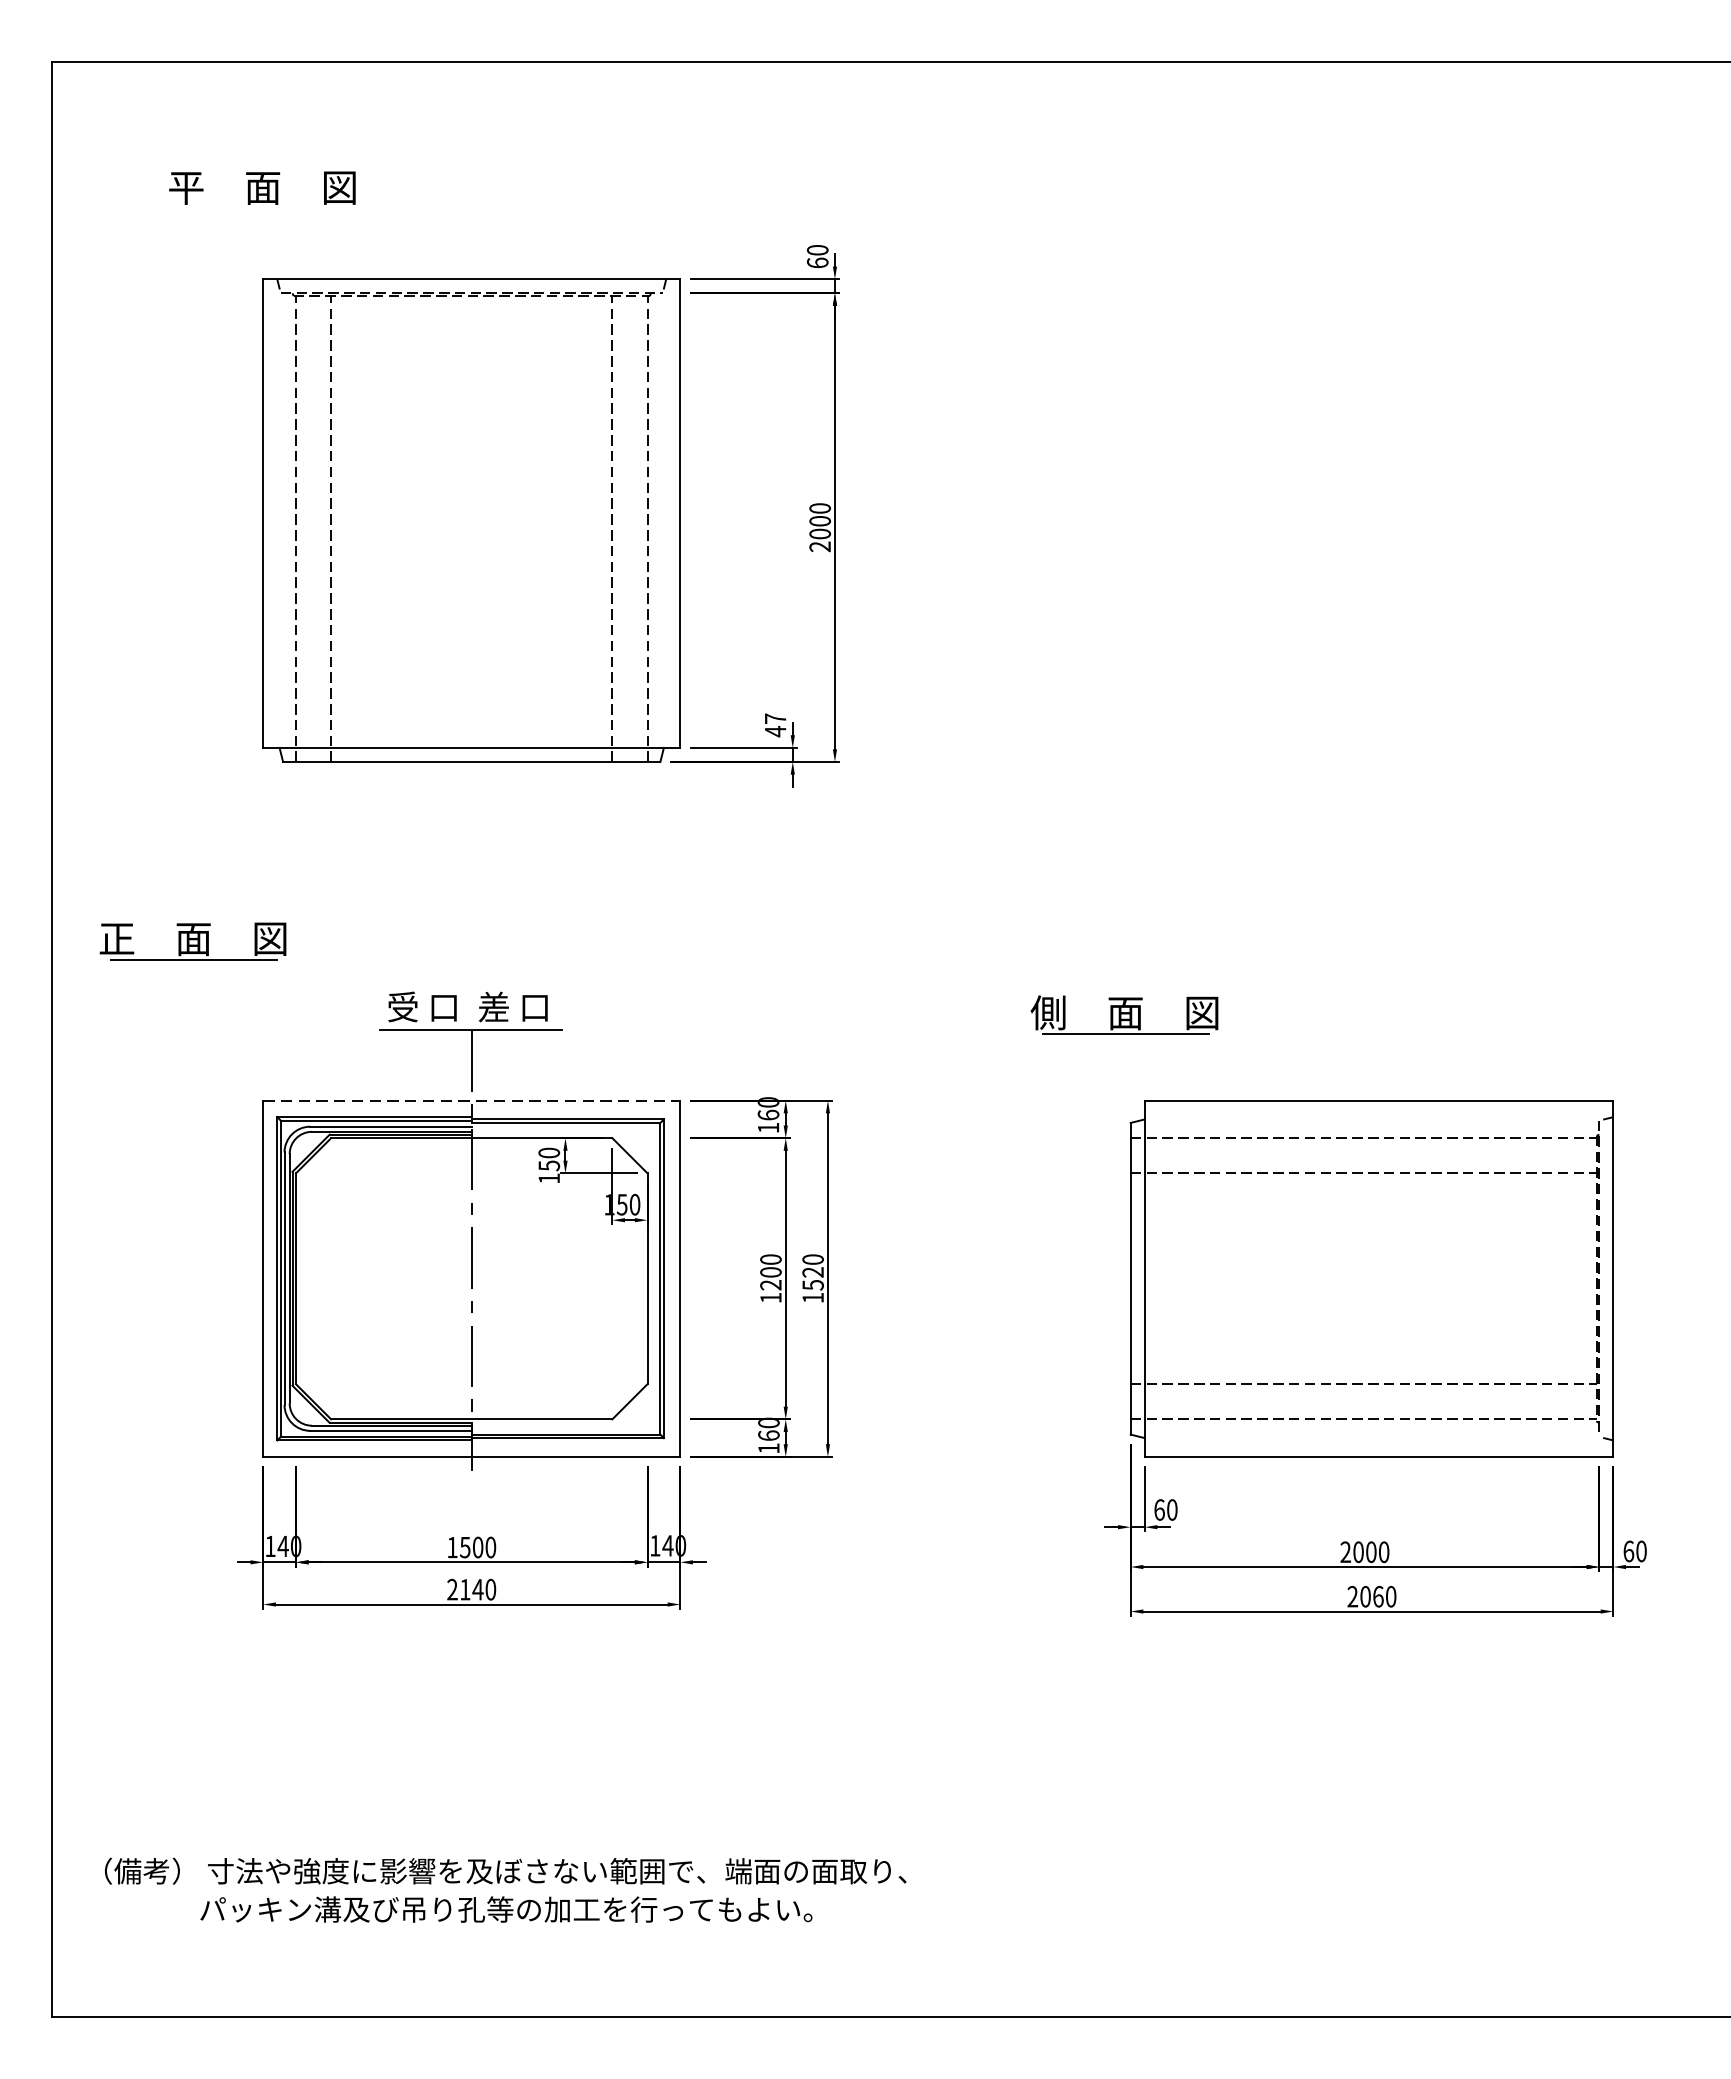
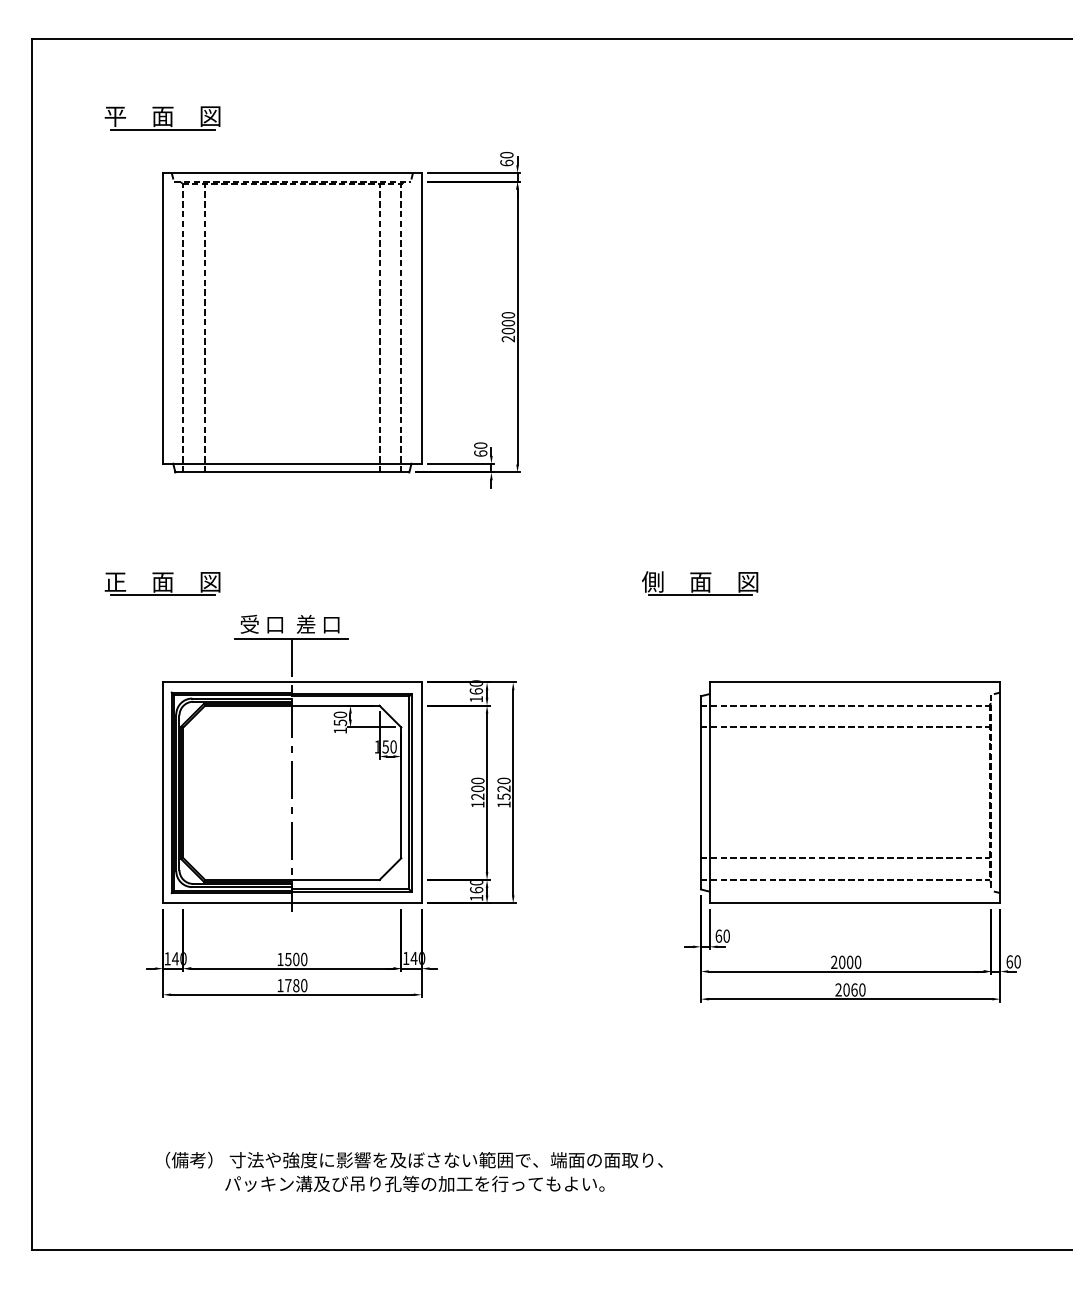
line: (262, 208) -> (162, 129), added
text: (775, 724) -> (480, 449), 47 -> 60
part: (192, 941) -> (162, 583), moved
part: (1125, 1015) -> (700, 583), moved
line: (471, 1100) -> (292, 682), dashed -> solid
text: (465, 1589) -> (288, 985), 2140 -> 1780
text: (505, 1889) -> (414, 1171), moved

